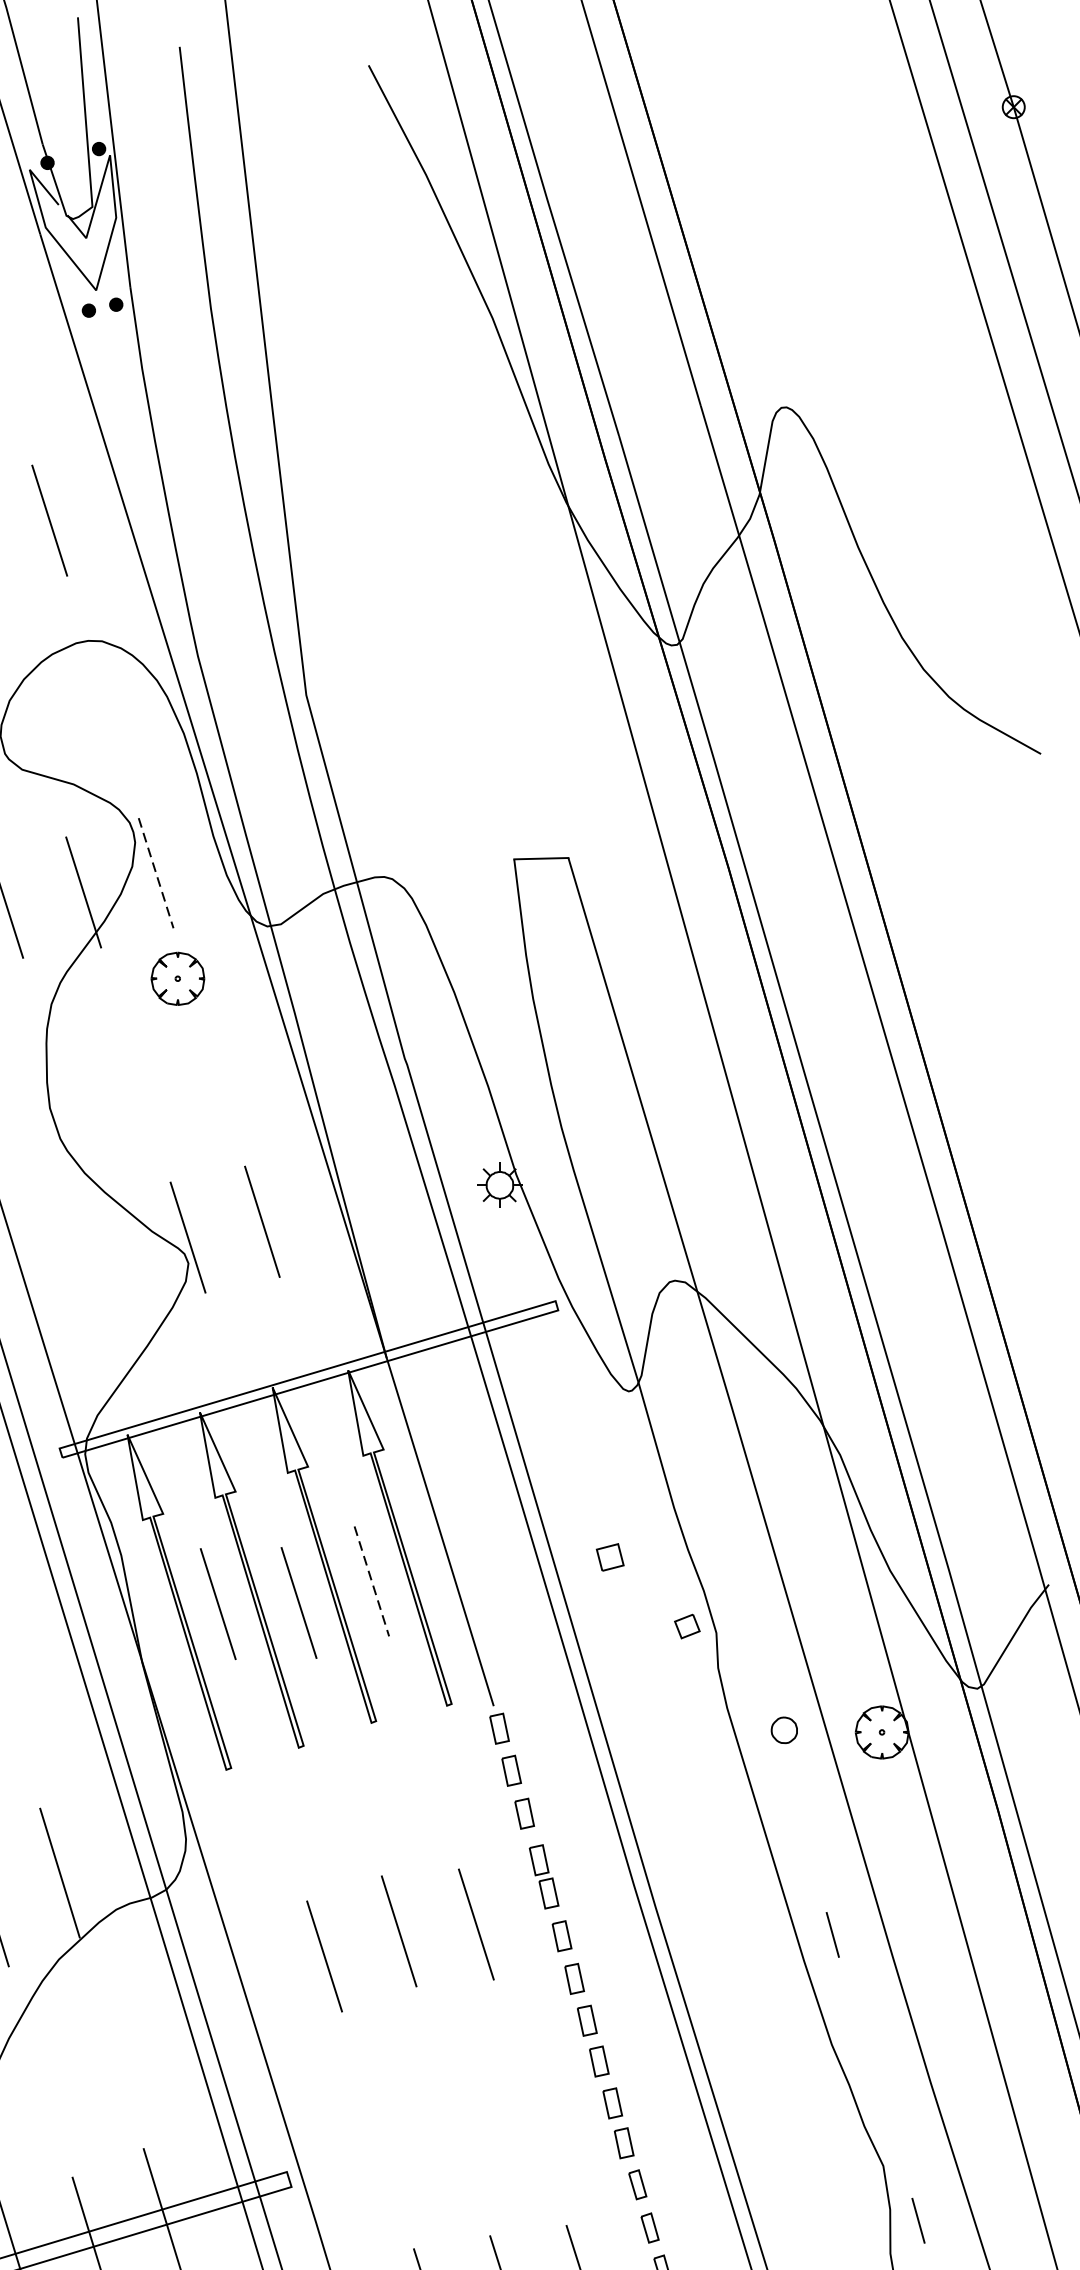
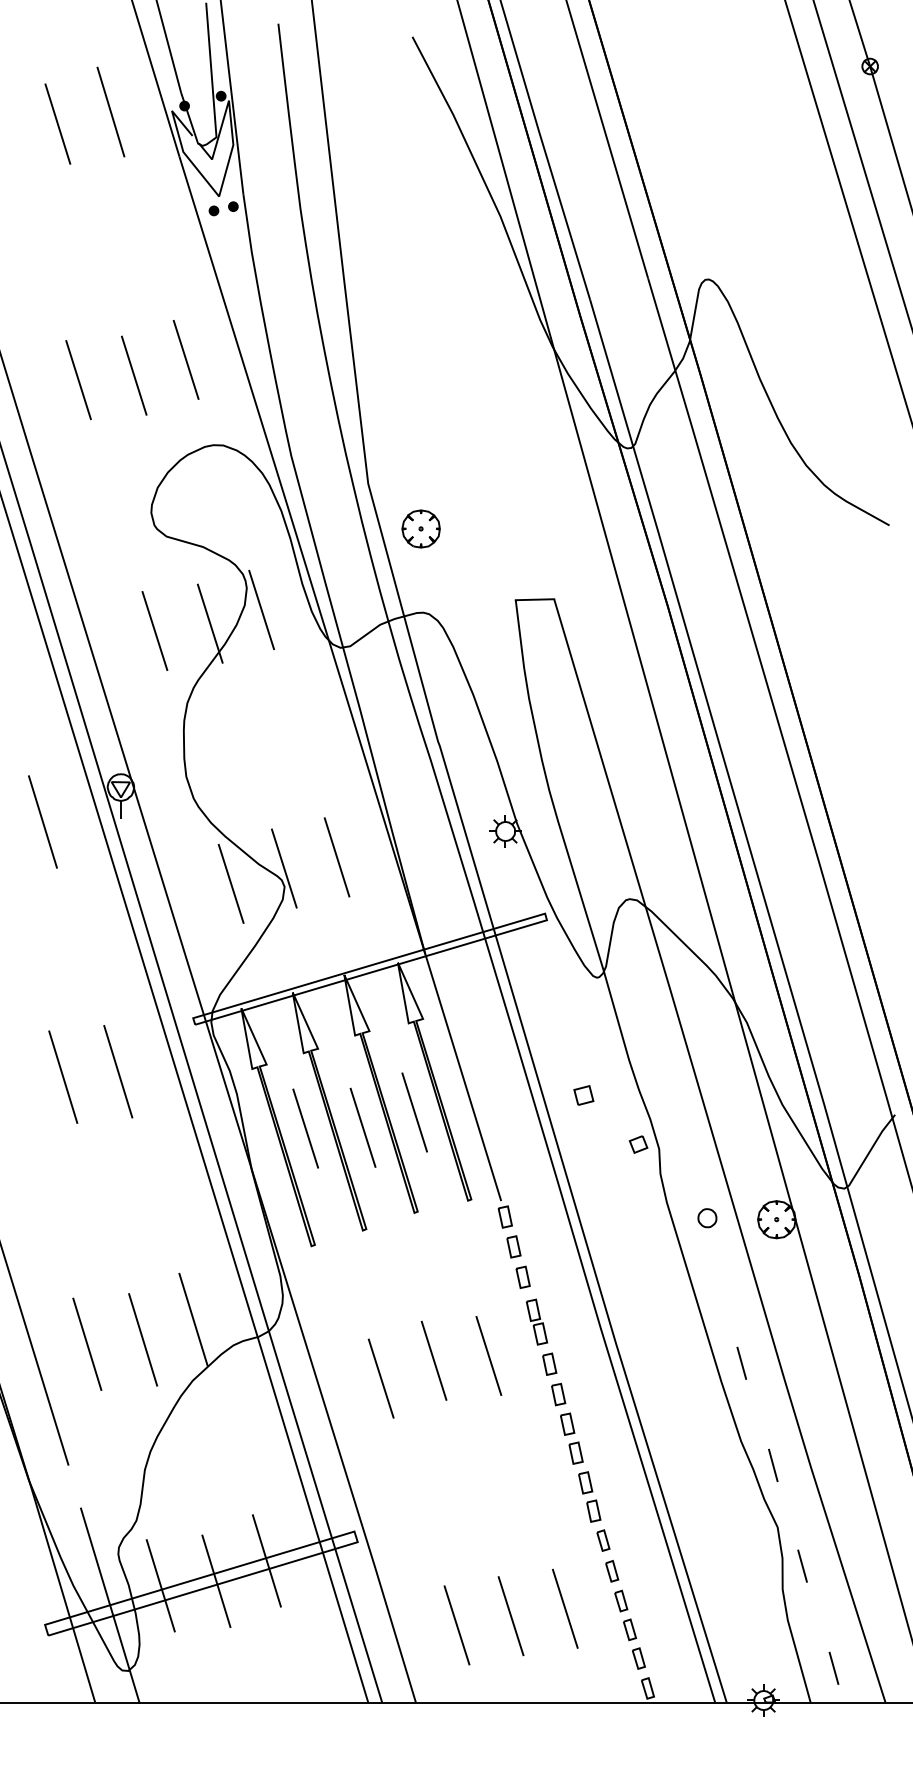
line: (155, 873) -> (261, 610), dashed -> solid
part: (177, 978) -> (420, 528), moved
line: (112, 1258) -> (230, 883), added
line: (371, 1581) -> (414, 1112), dashed -> solid
line: (877, 2078) -> (773, 1465), added

